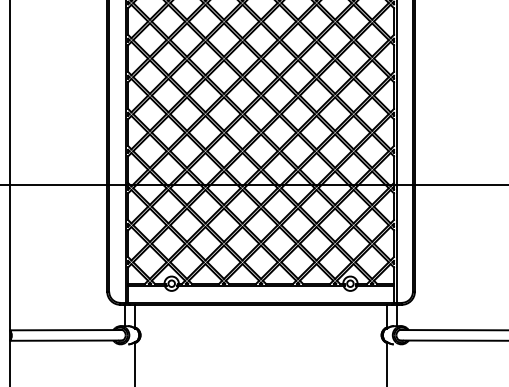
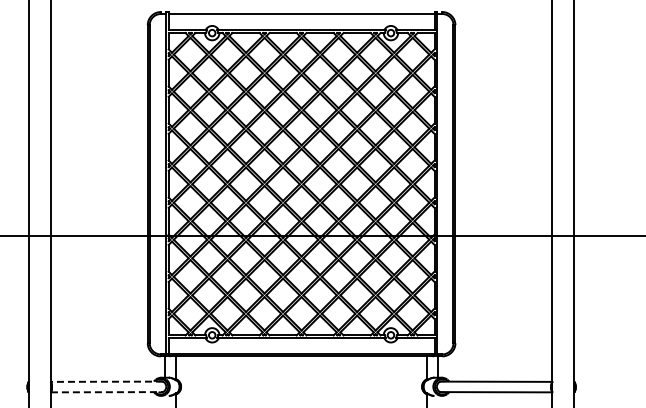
line: (65, 329) -> (106, 381), solid -> dashed
line: (66, 340) -> (107, 392), solid -> dashed

